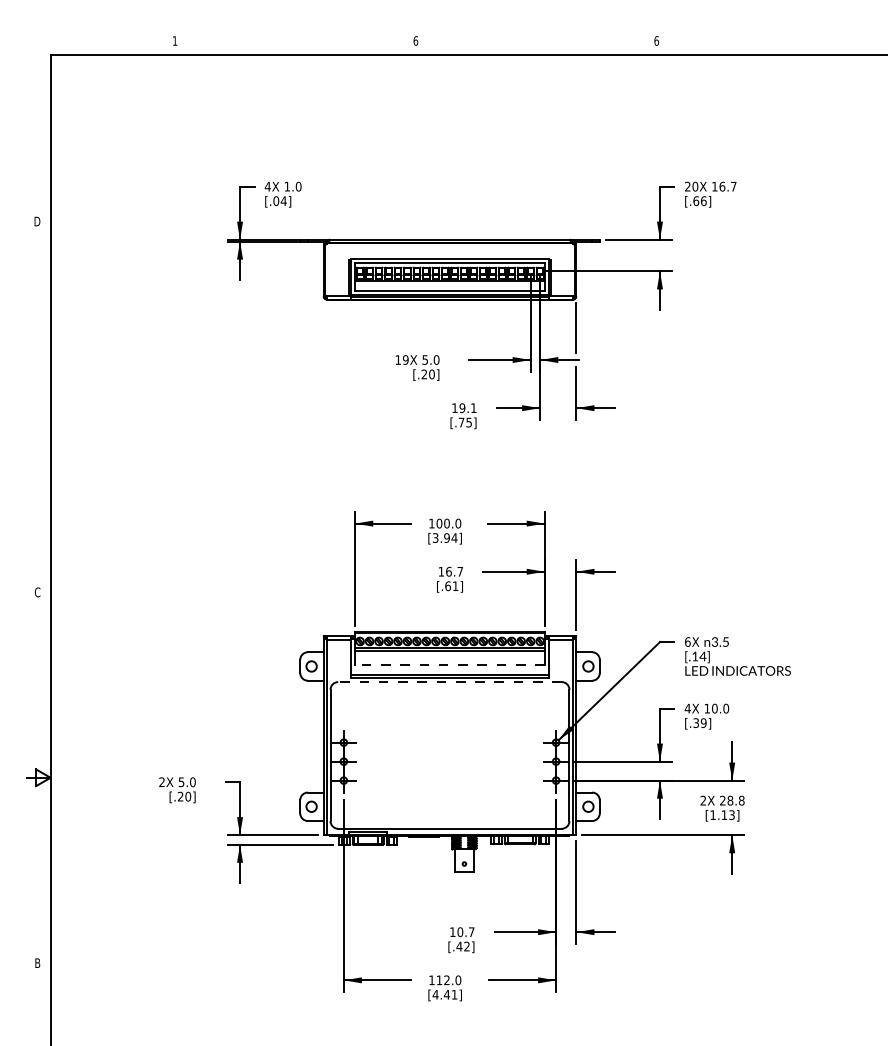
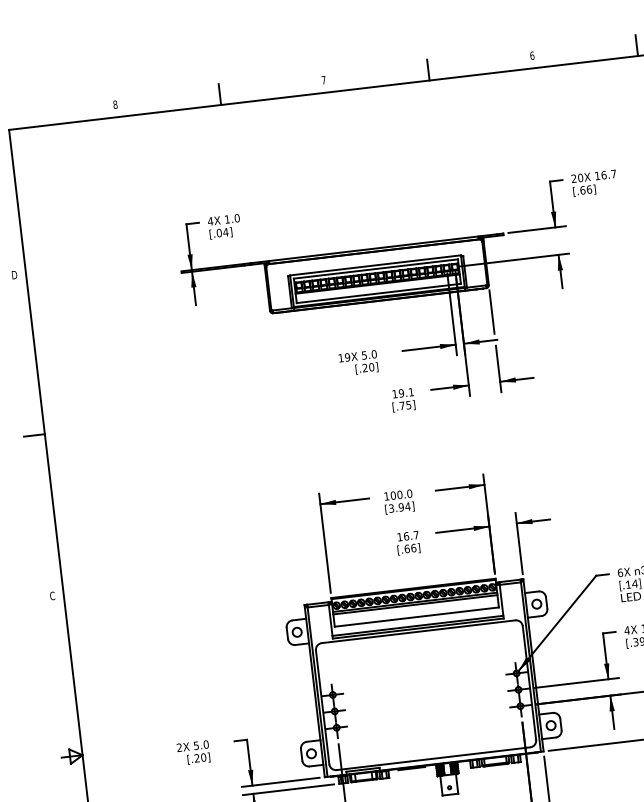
text: (174, 40) -> (114, 104), 1 -> 8
text: (415, 40) -> (323, 79), 6 -> 7
line: (295, 43) -> (219, 94), added
line: (536, 43) -> (428, 70), added
line: (777, 43) -> (637, 45), added
line: (38, 406) -> (34, 435), added
text: (455, 586) -> (413, 548), [.61] -> [.66]
line: (449, 665) -> (416, 617), dashed -> solid
line: (450, 682) -> (419, 632), dashed -> solid

